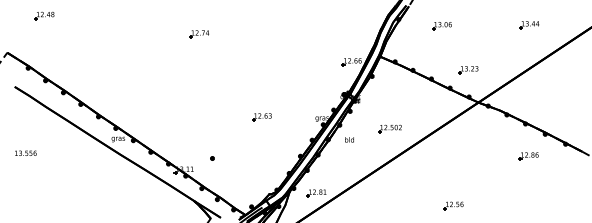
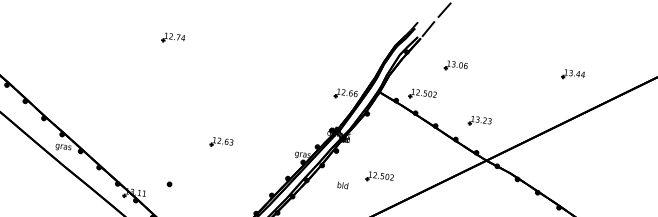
part: (529, 25) -> (573, 75), moved
part: (416, 53) -> (422, 94), added
part: (261, 117) -> (221, 142), moved
text: (349, 139) -> (342, 185), moved

